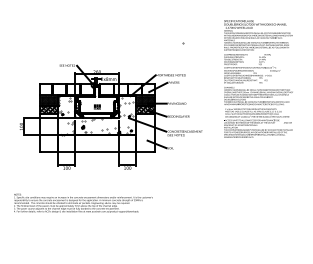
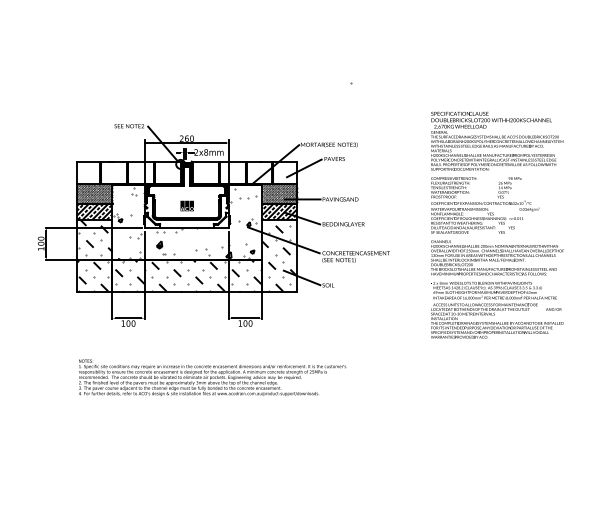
text: (258, 78) -> (497, 224), moved
hatch: (97, 132) -> (187, 254), added
text: (83, 202) -> (212, 376), moved

